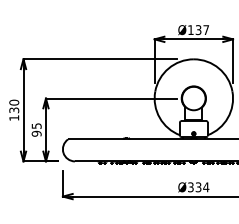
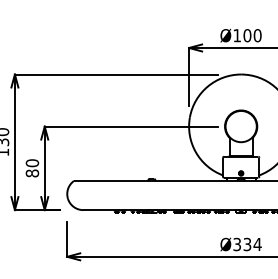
text: (202, 30) -> (252, 36), Ø137 -> Ø100
text: (36, 129) -> (32, 167), 95 -> 80

